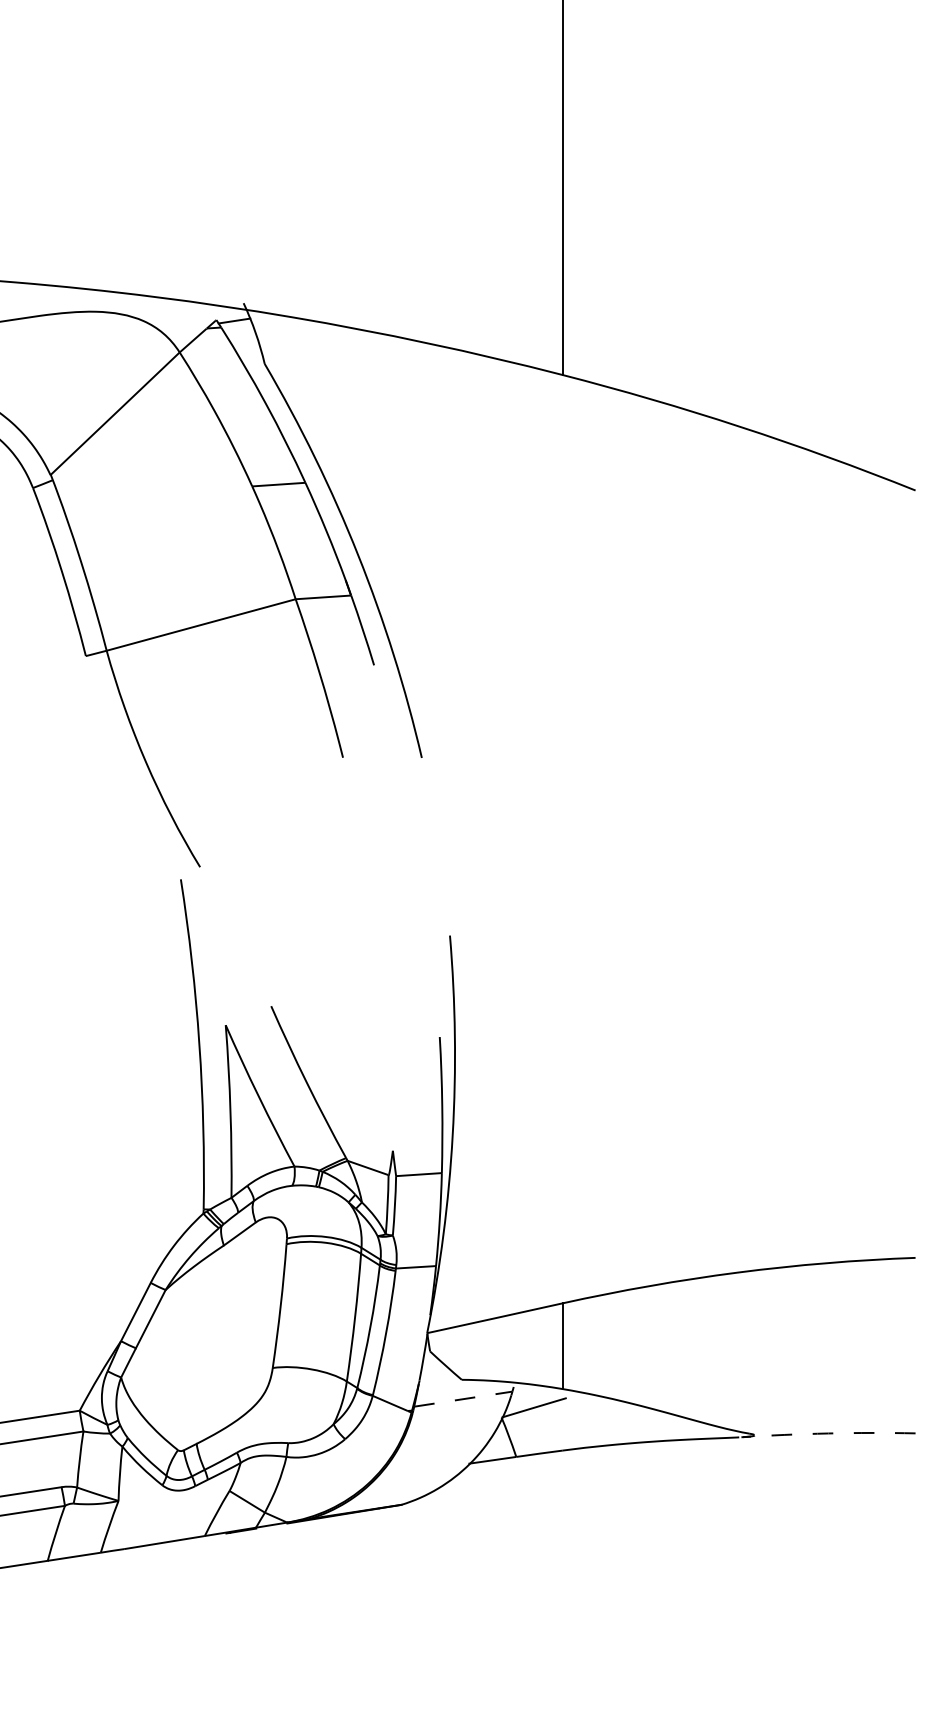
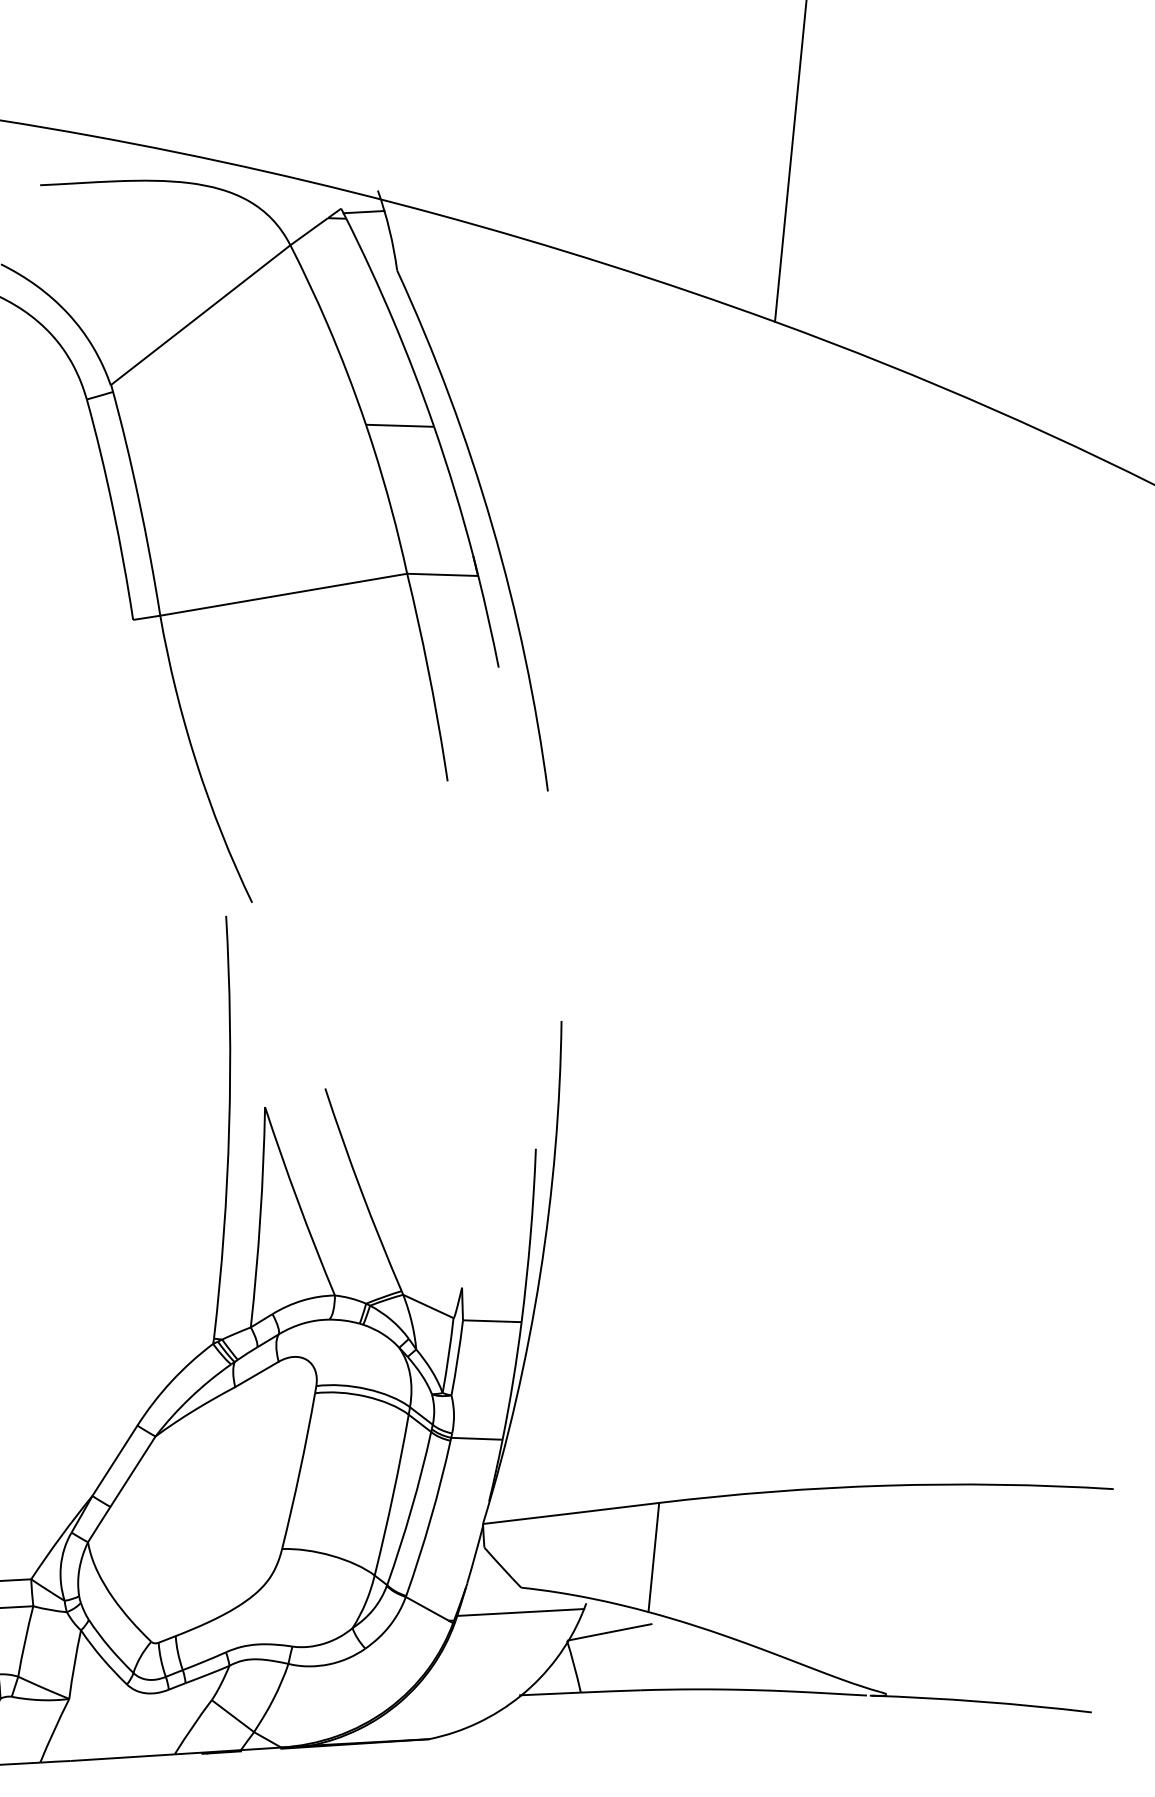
line: (463, 1399) -> (520, 1612), dashed -> solid
arc: (828, 1433) -> (981, 1701), dashed -> solid

